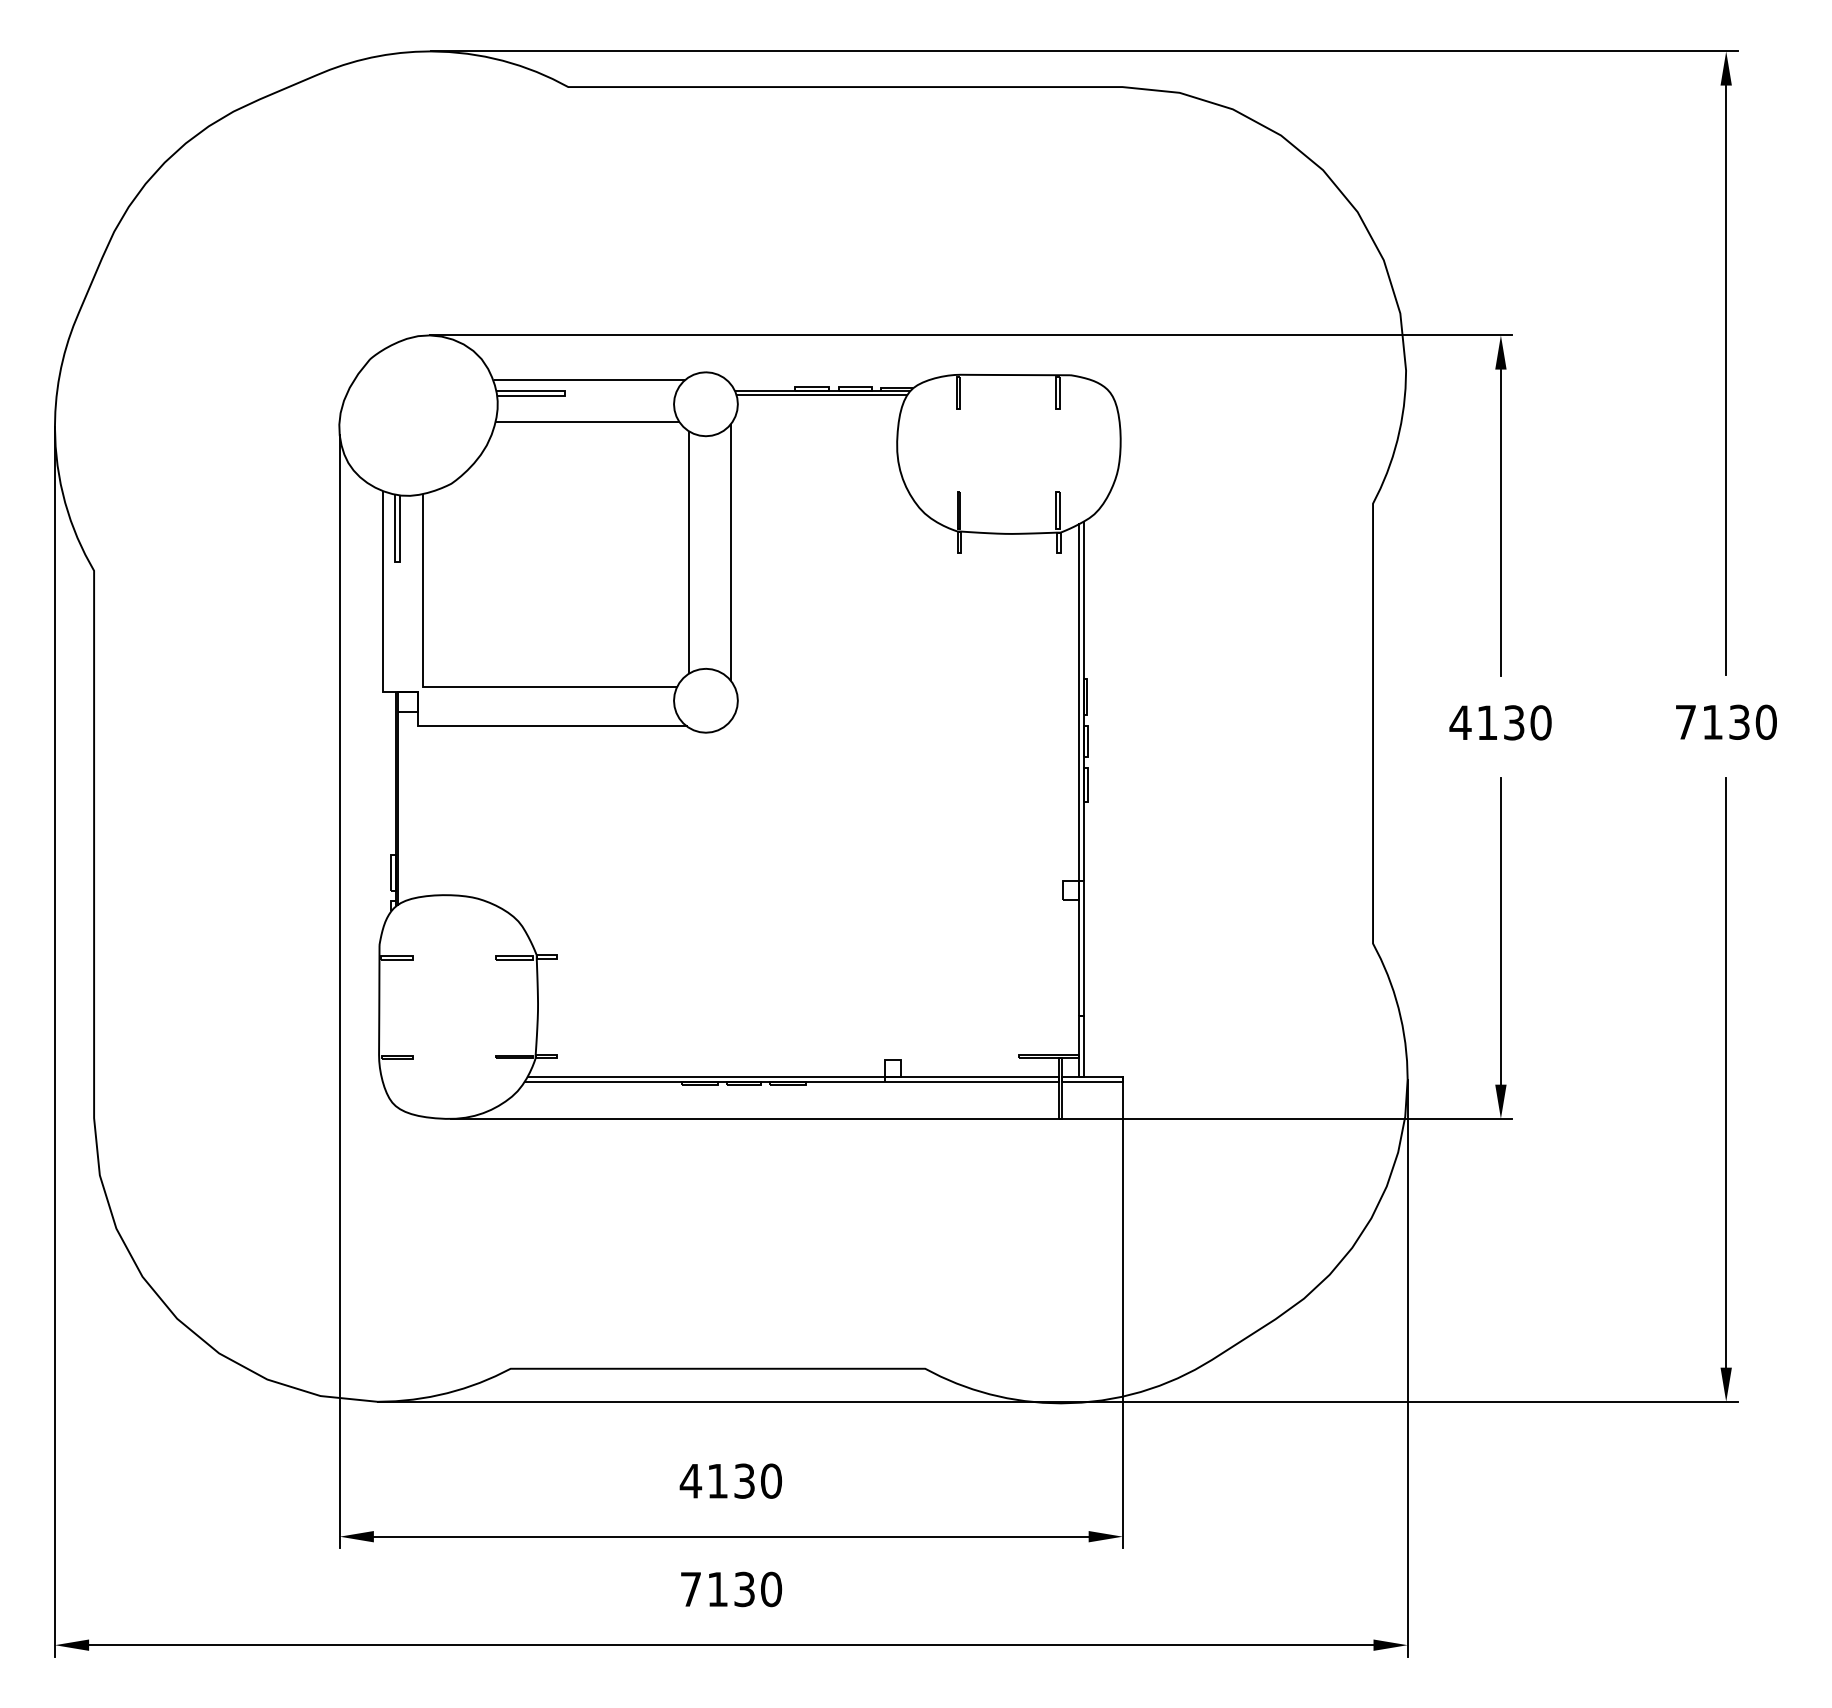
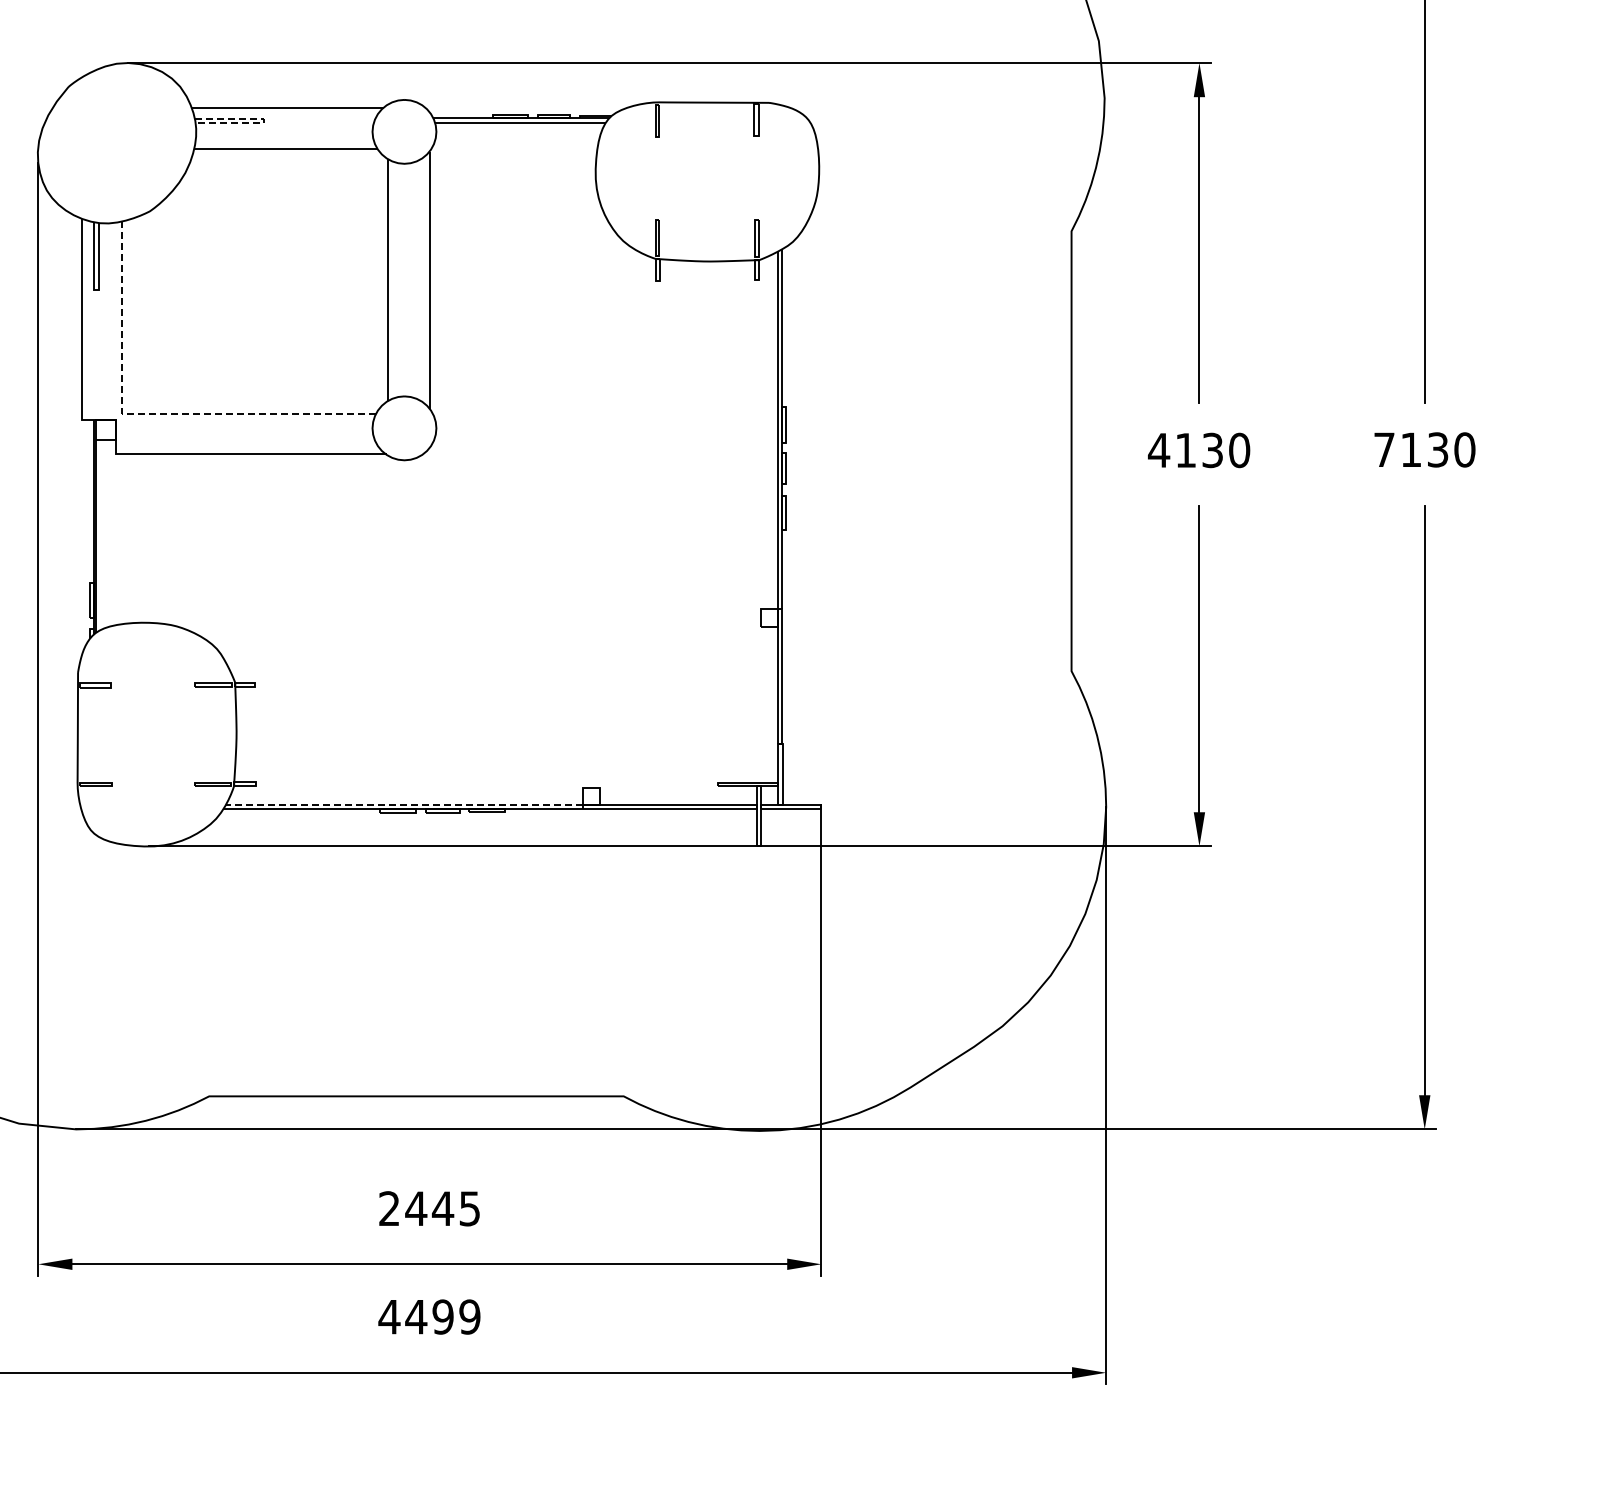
line: (565, 393) -> (264, 121), solid -> dashed
line: (453, 686) -> (152, 414), solid -> dashed
line: (705, 1077) -> (404, 805), solid -> dashed
text: (730, 1480) -> (429, 1208), 4130 -> 2445
text: (730, 1589) -> (429, 1317), 7130 -> 4499

